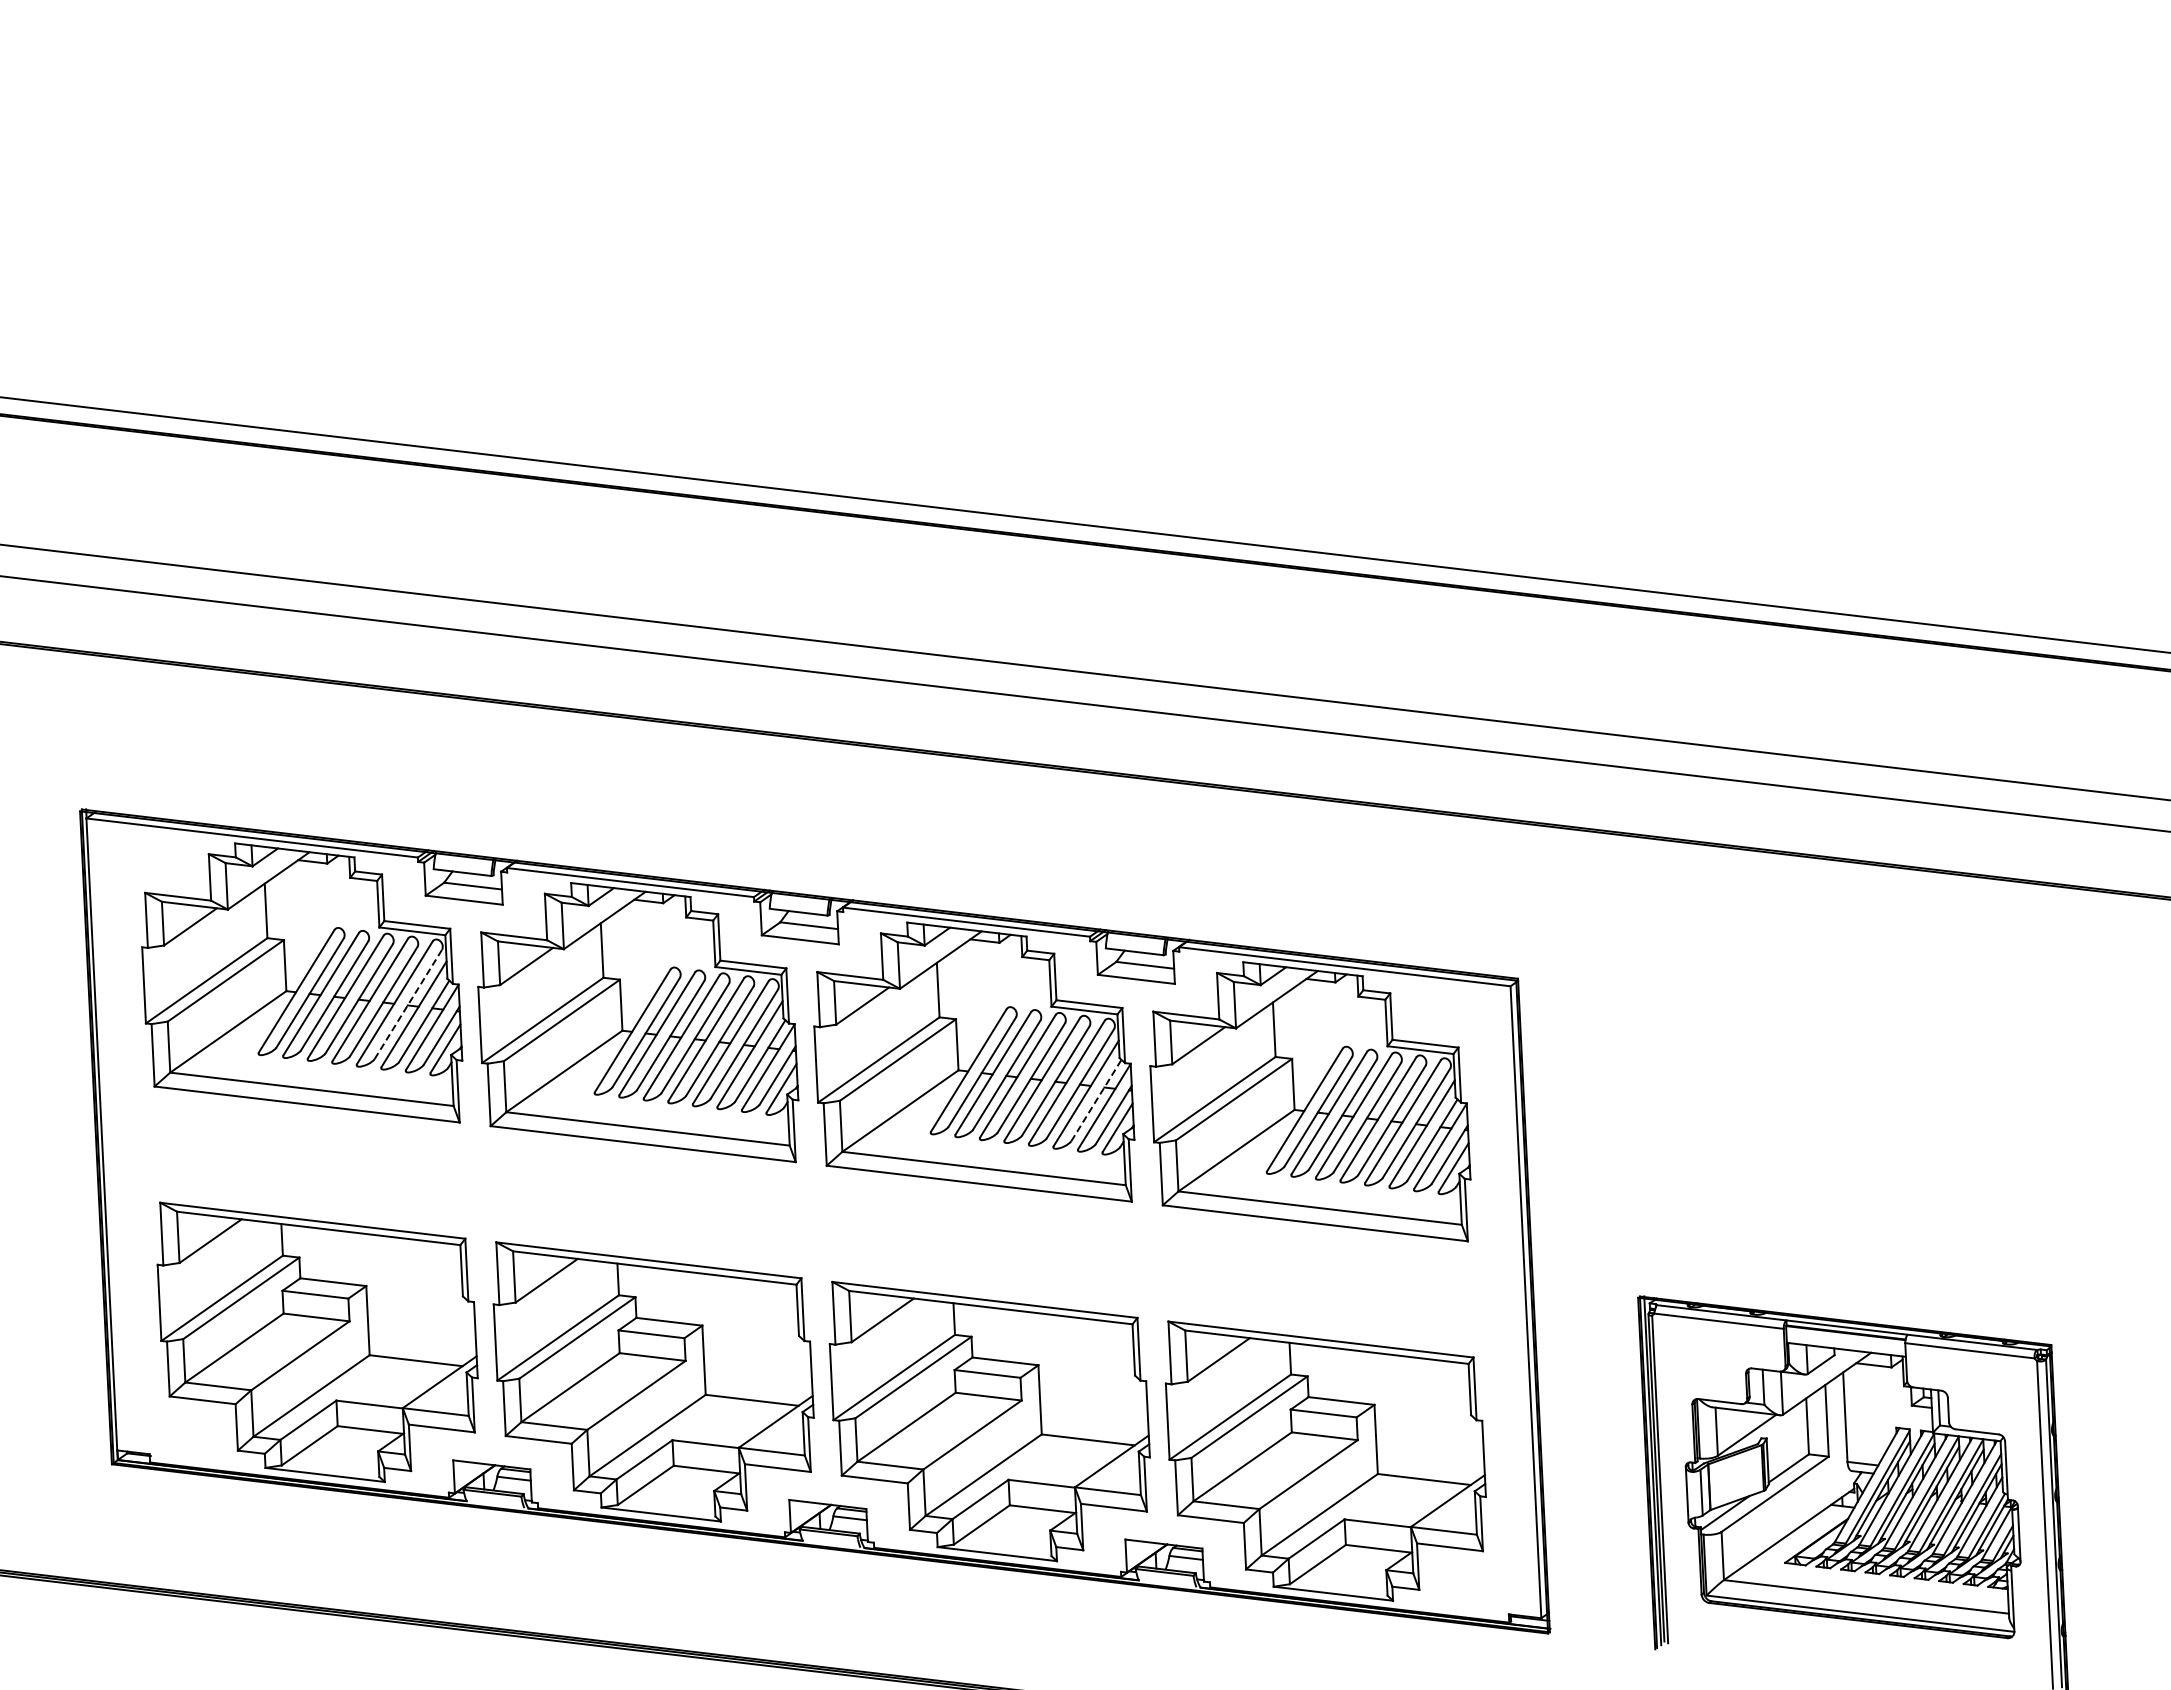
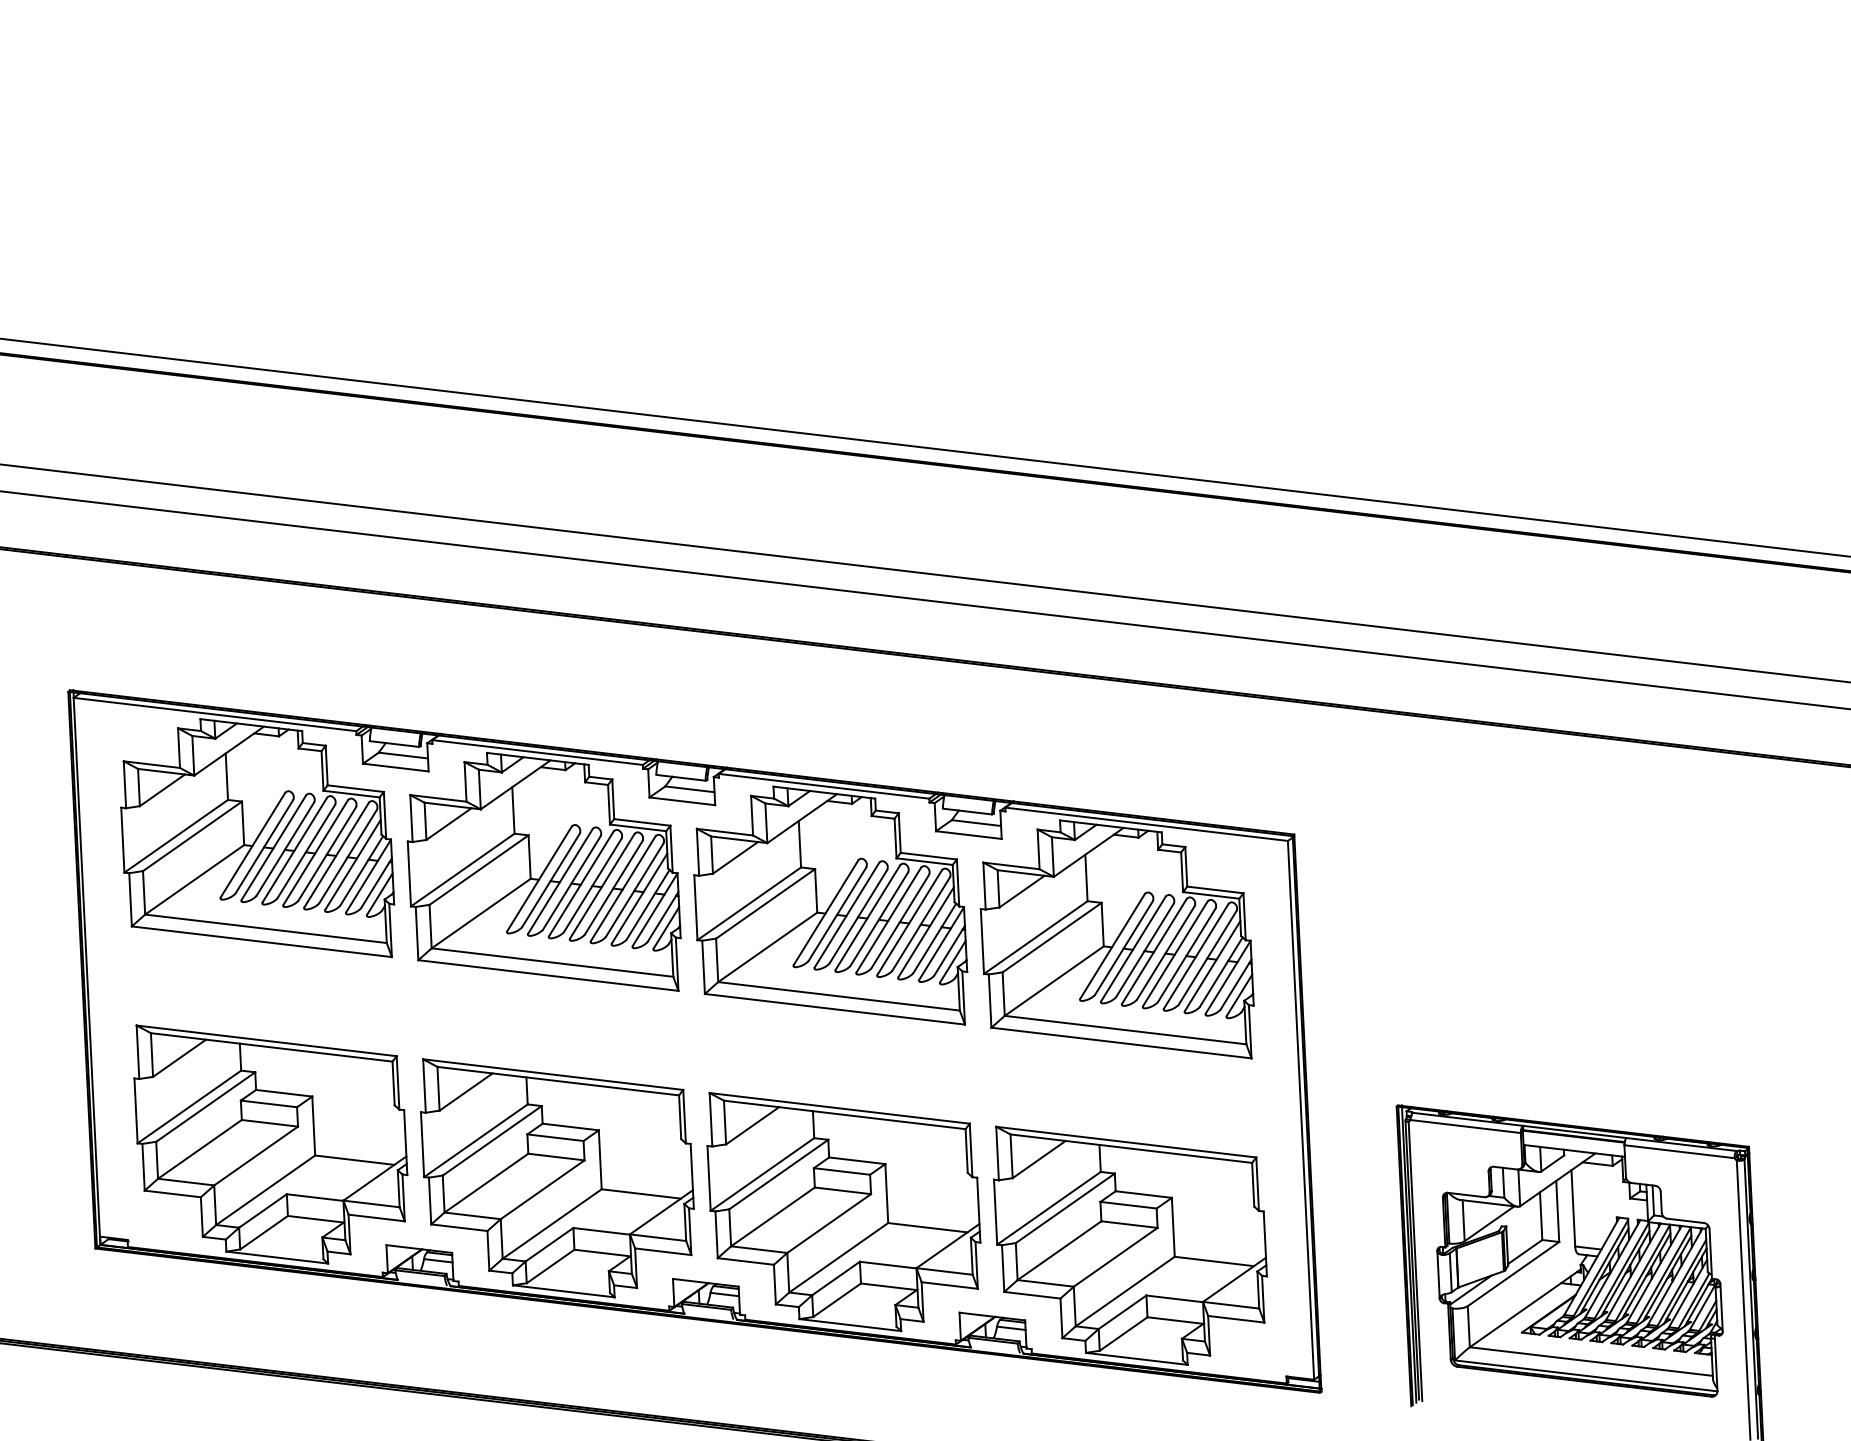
line: (408, 1004) -> (348, 856), dashed -> solid
line: (1096, 1100) -> (934, 938), dashed -> solid

